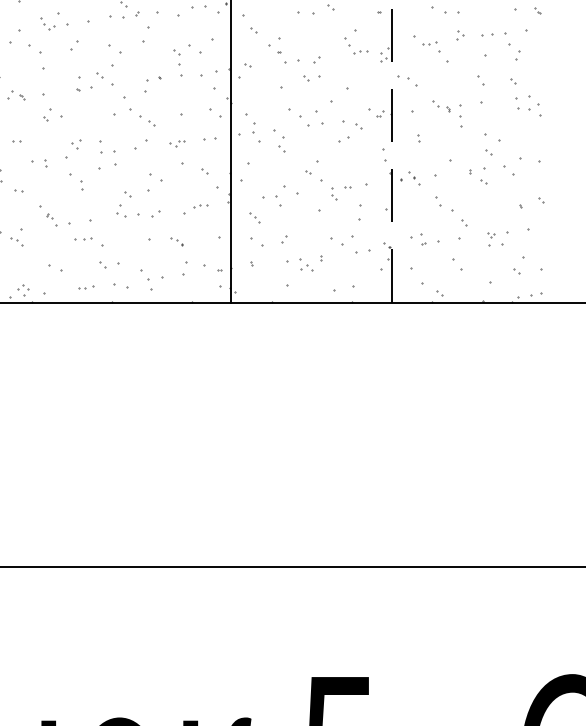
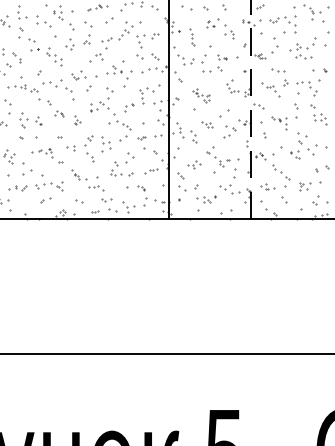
part: (295, 60) -> (201, 95), size x0.6
part: (51, 107) -> (77, 119), size x0.6
part: (306, 116) -> (207, 124), size x0.6
part: (281, 195) -> (194, 164), size x0.7

